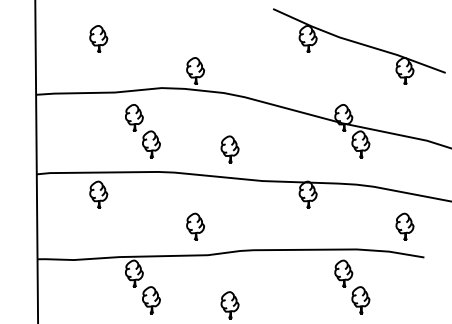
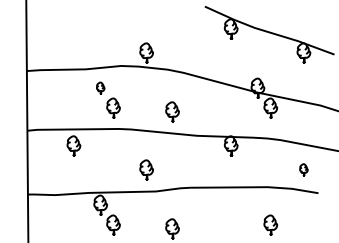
part: (98, 38) -> (73, 28), removed
part: (134, 117) -> (100, 88), size x0.6
part: (404, 226) -> (303, 169), size x0.6
part: (343, 273) -> (257, 205), removed

